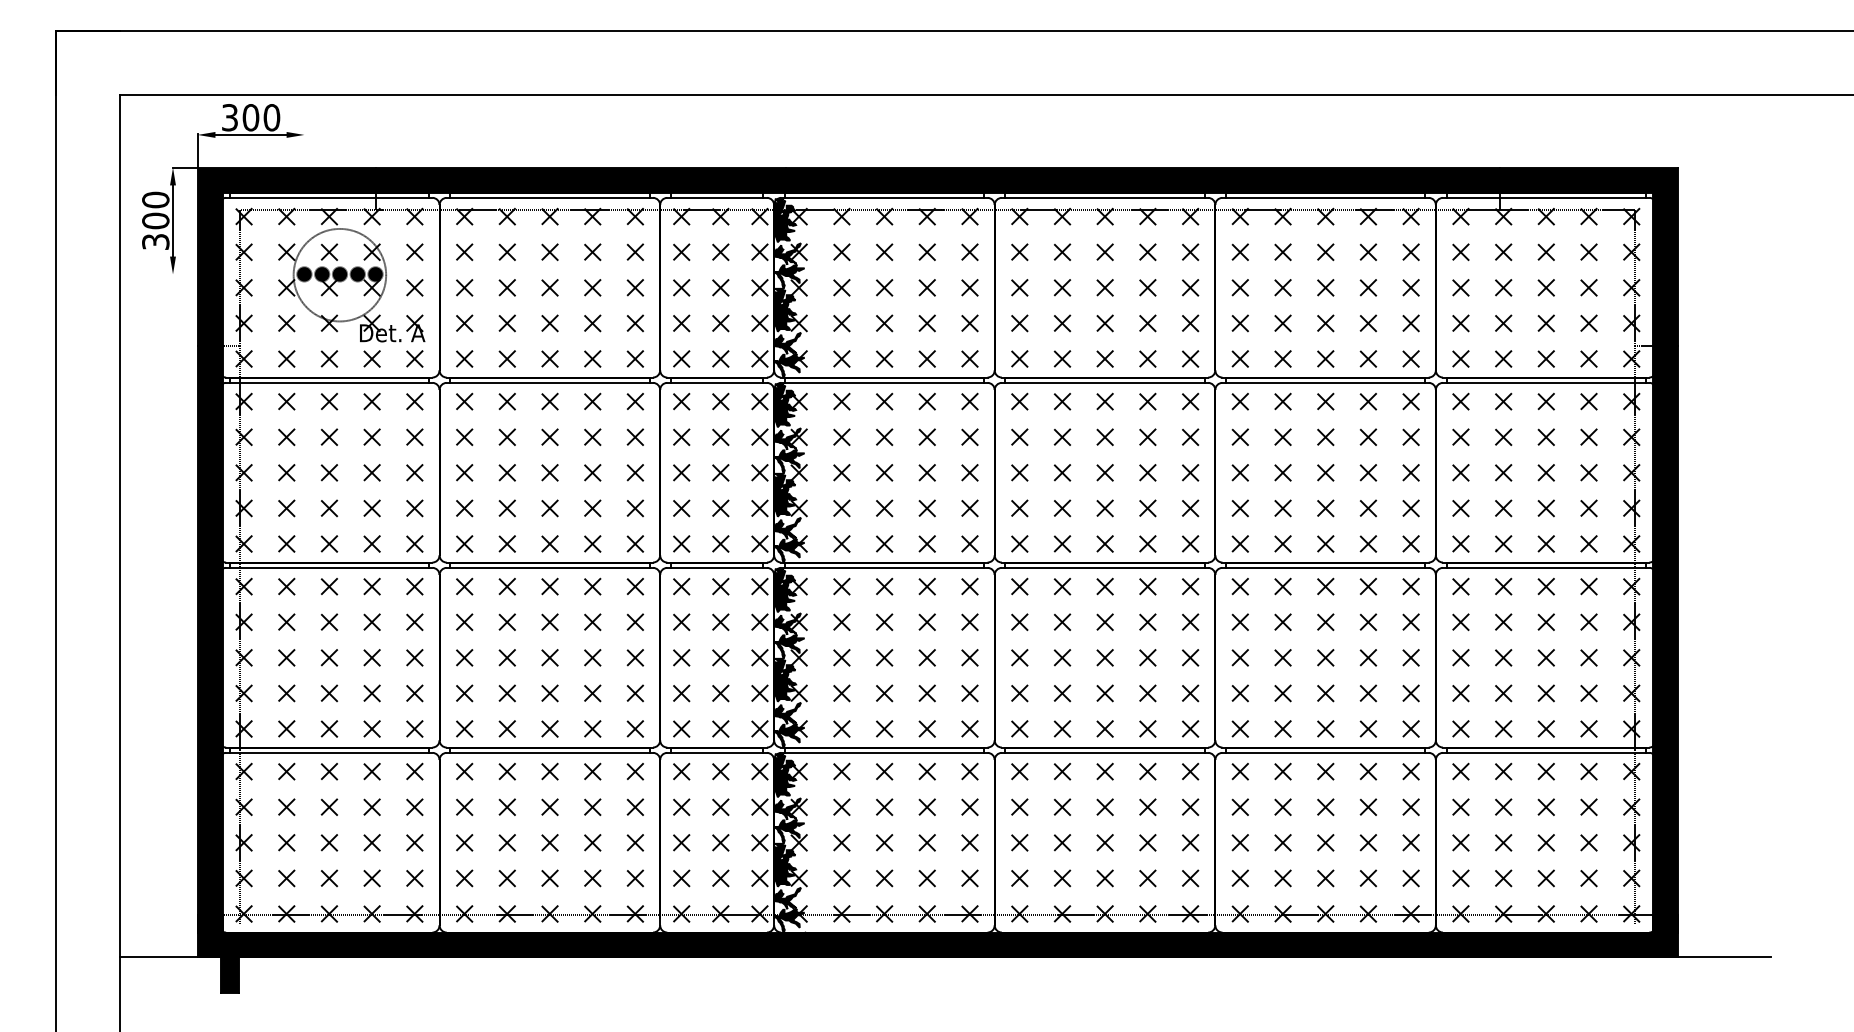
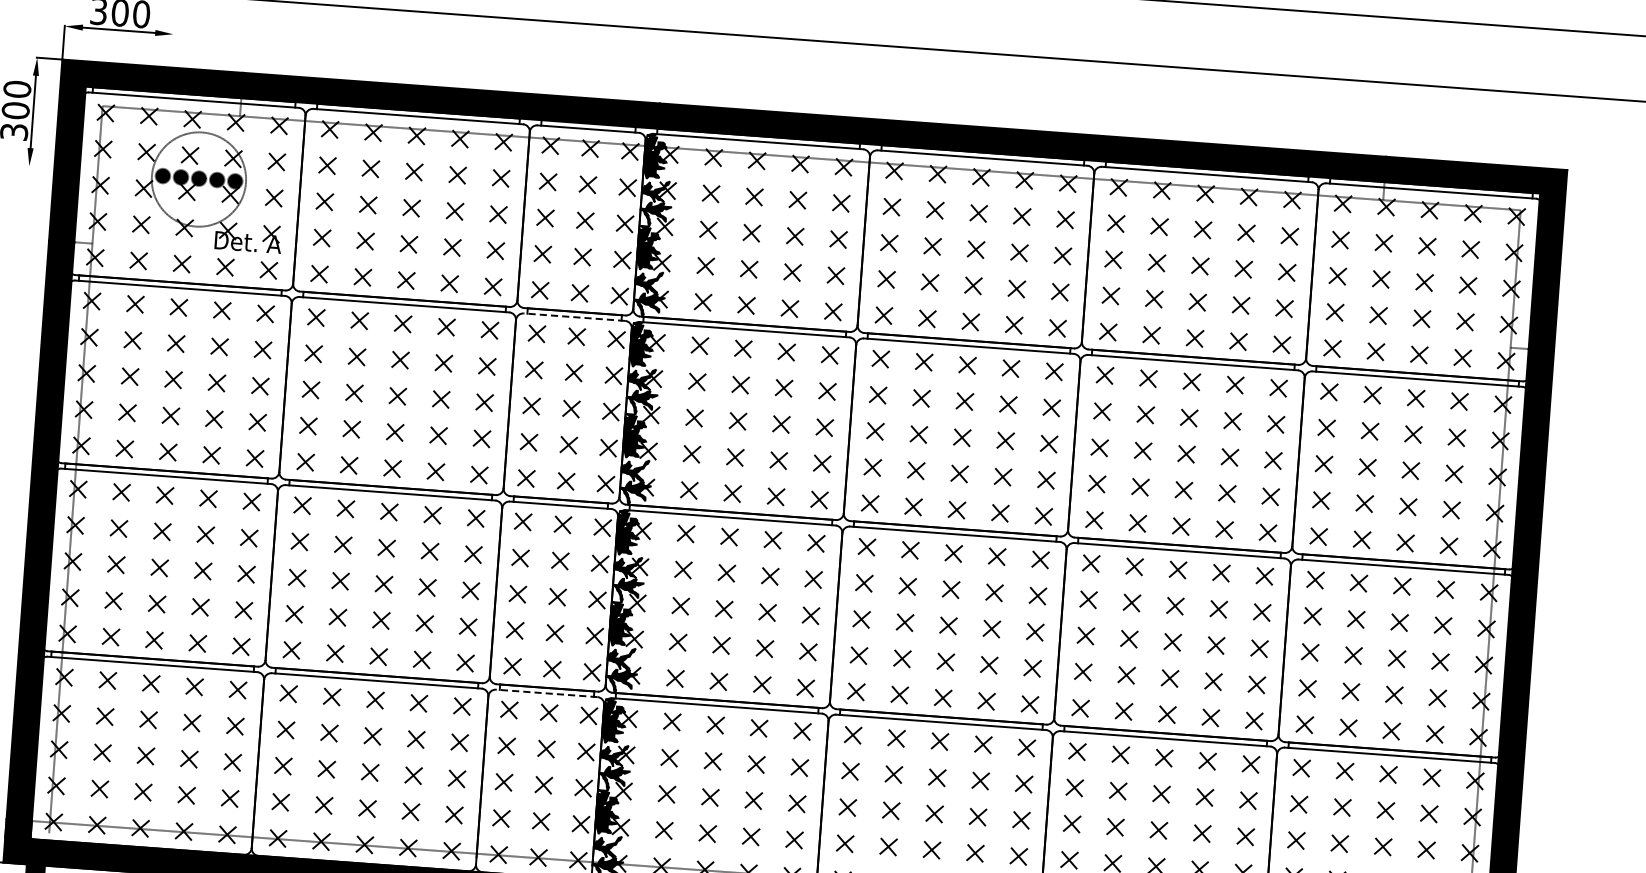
line: (717, 382) -> (574, 316), solid -> dashed
line: (717, 752) -> (547, 693), solid -> dashed

